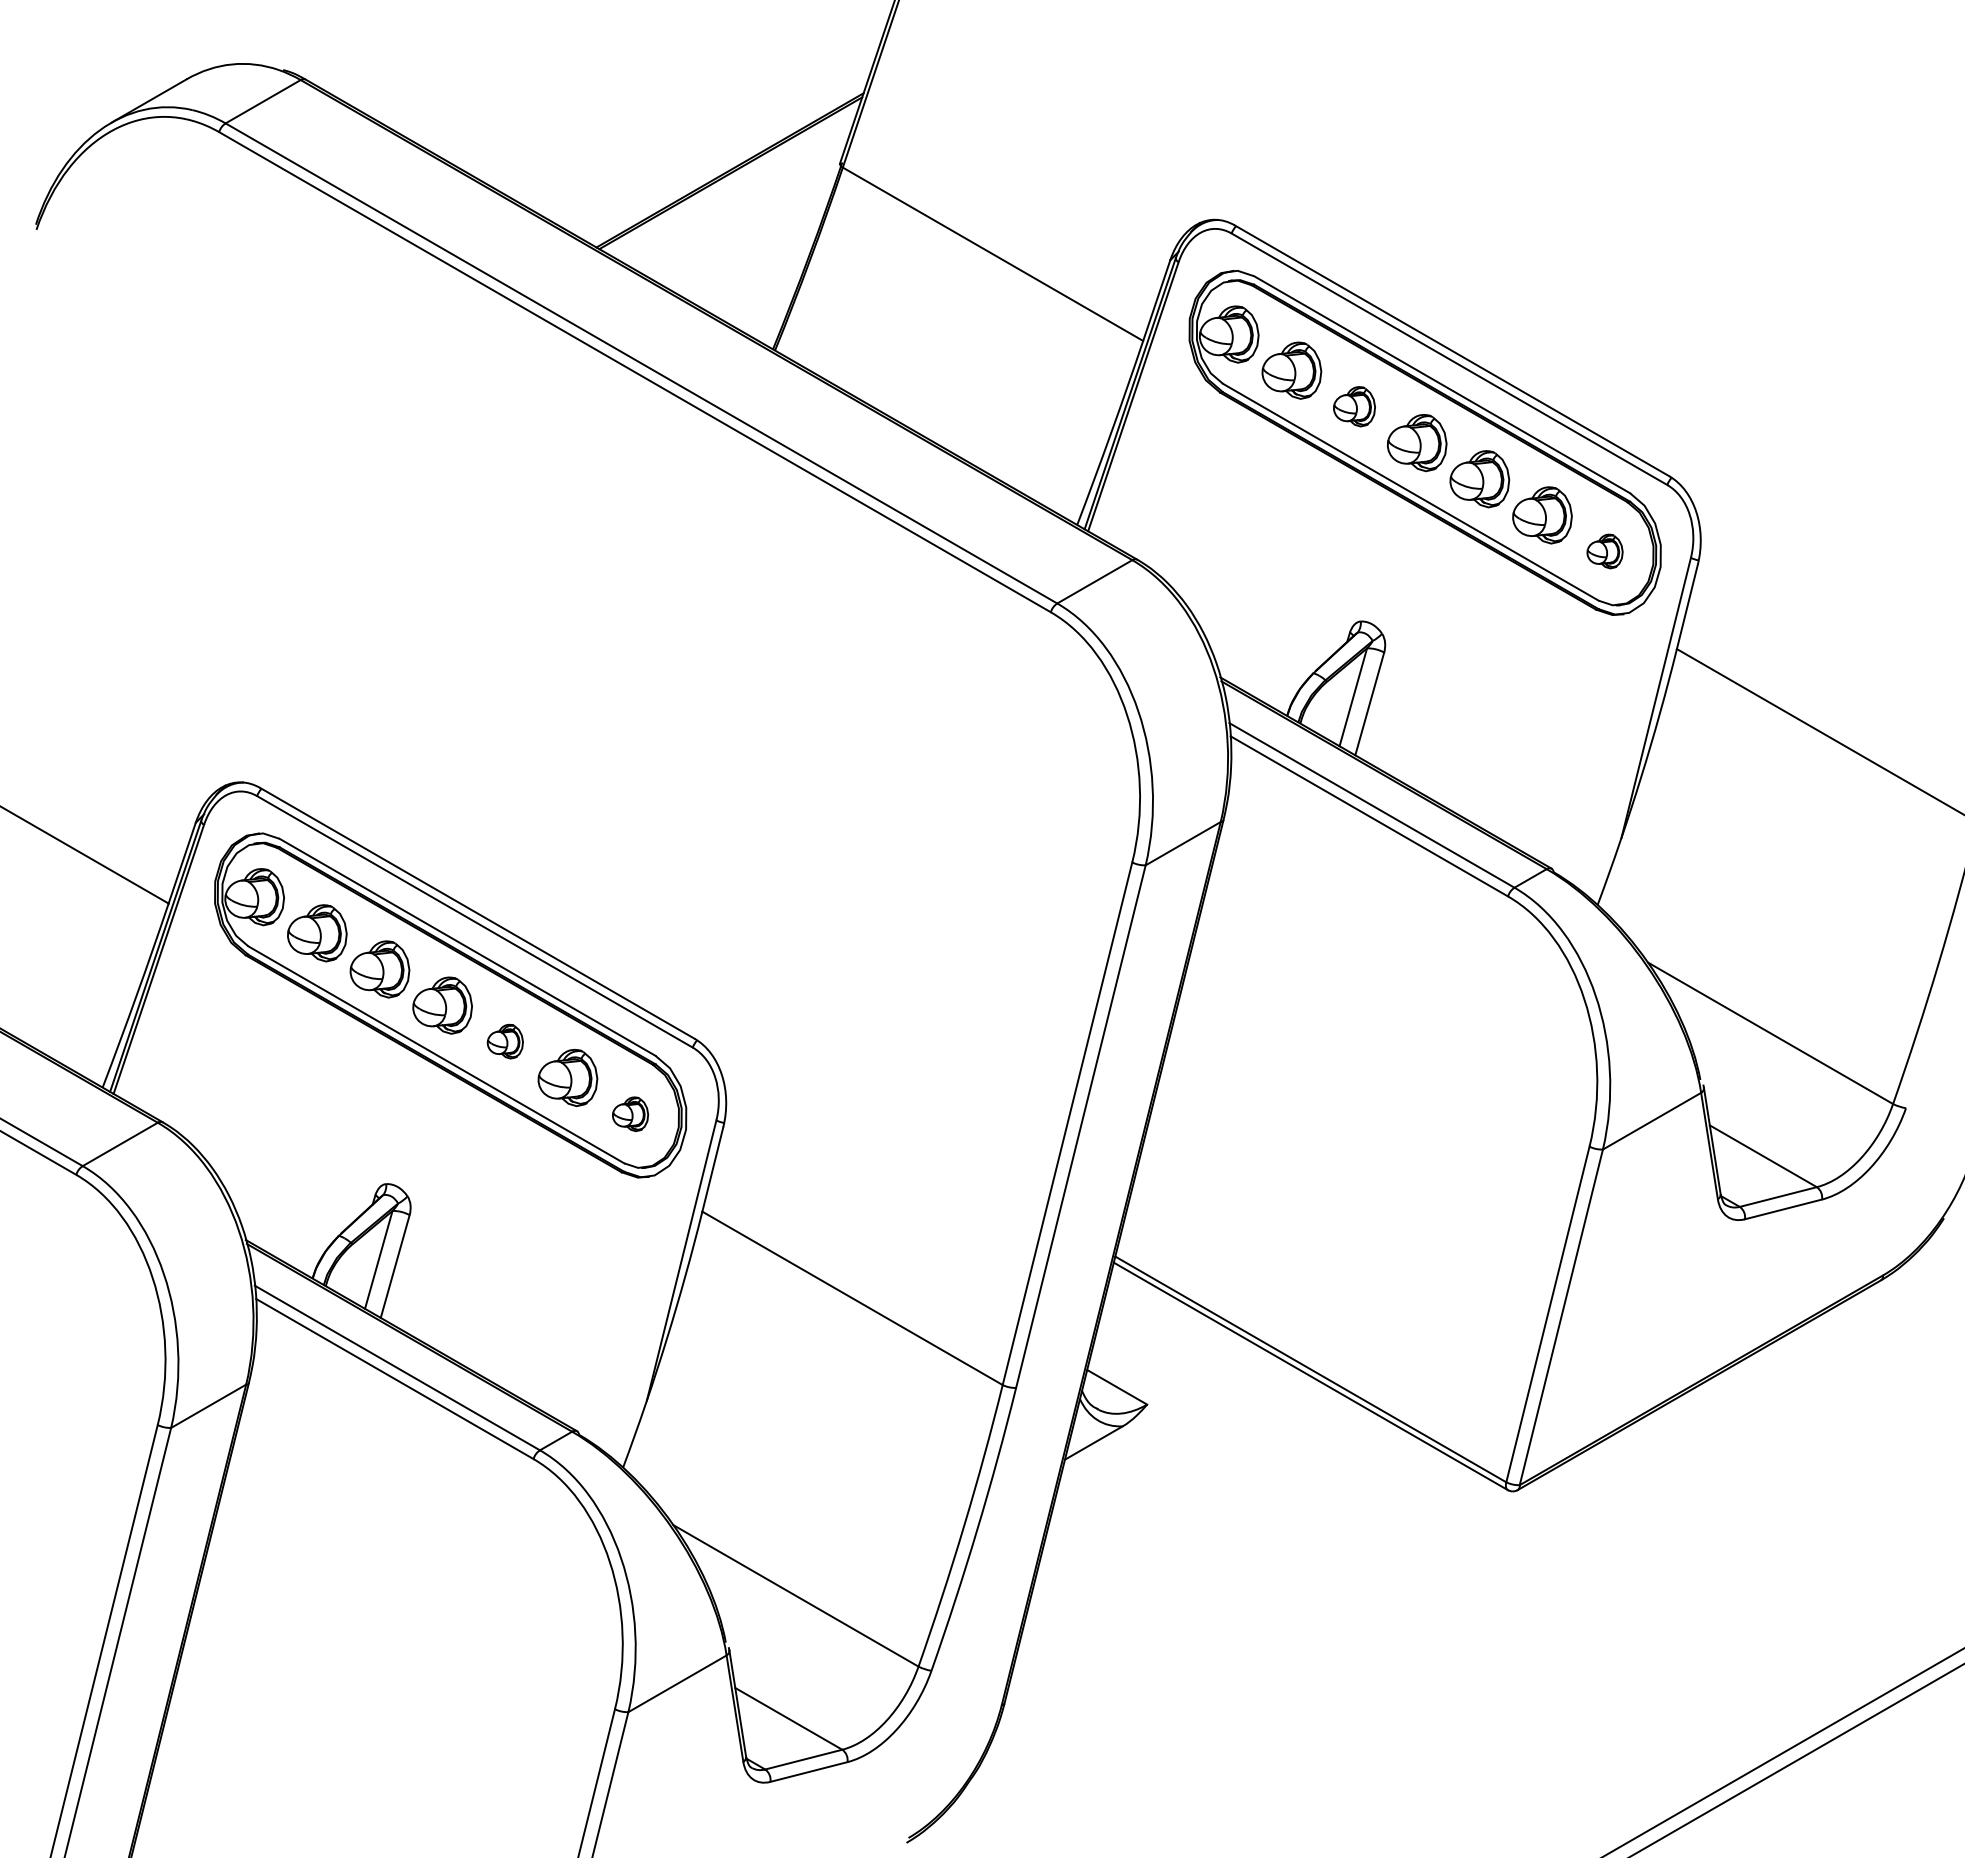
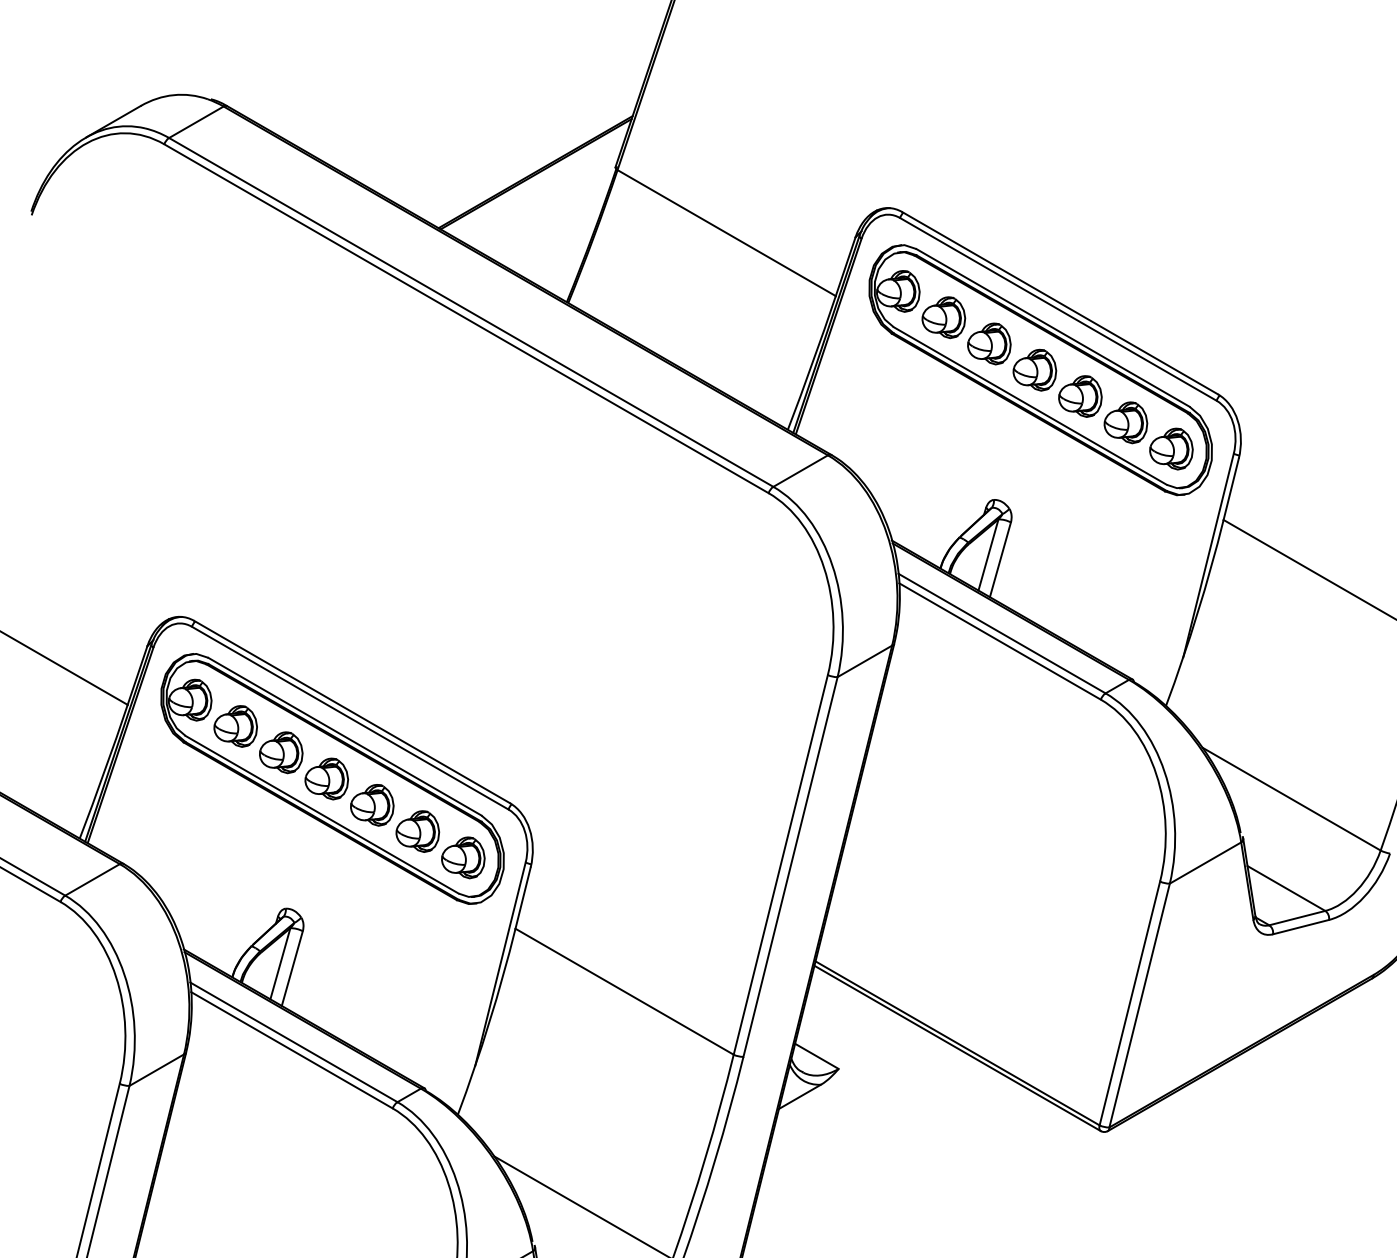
part: (1354, 406) -> (989, 343), size x1.43
part: (1604, 551) -> (1170, 449), size x1.67
part: (505, 1041) -> (372, 805), size x1.67
part: (630, 1114) -> (463, 858), size x1.67

